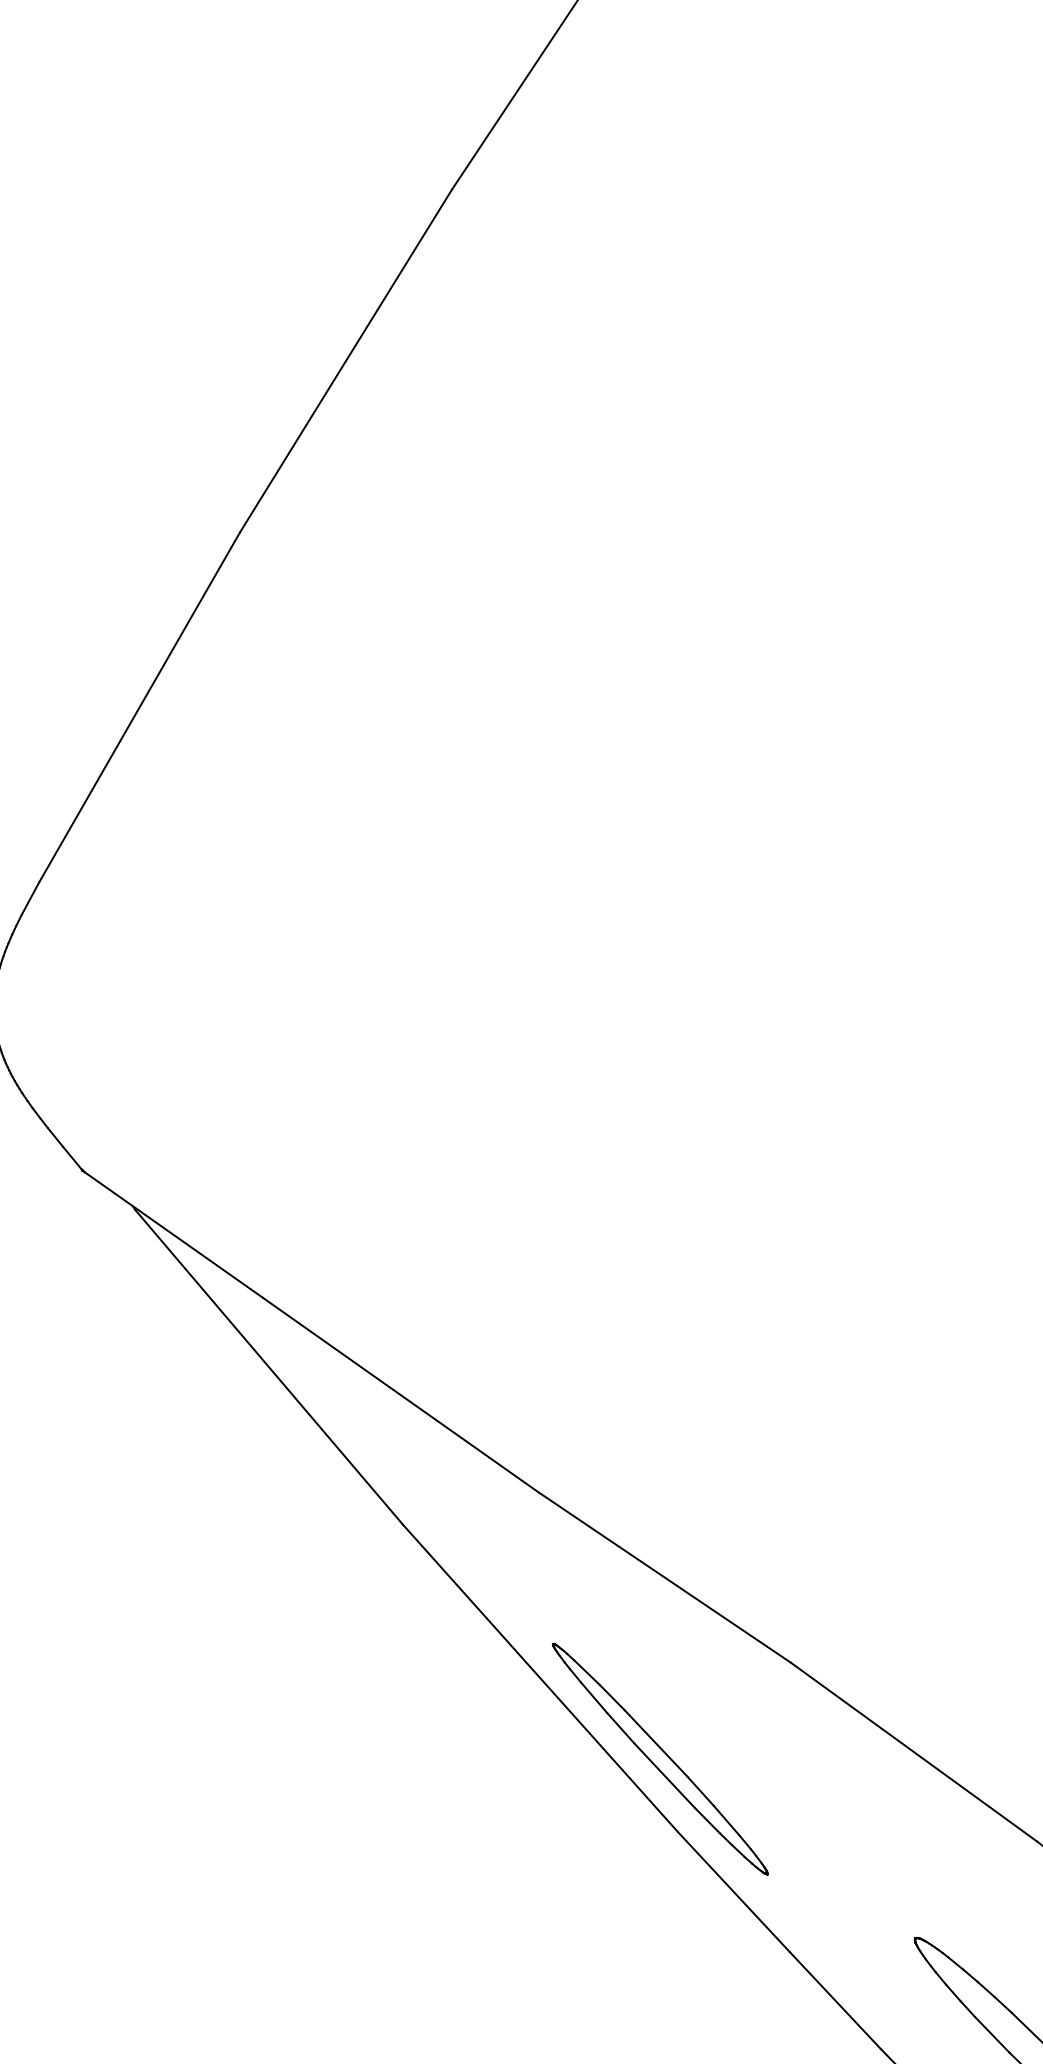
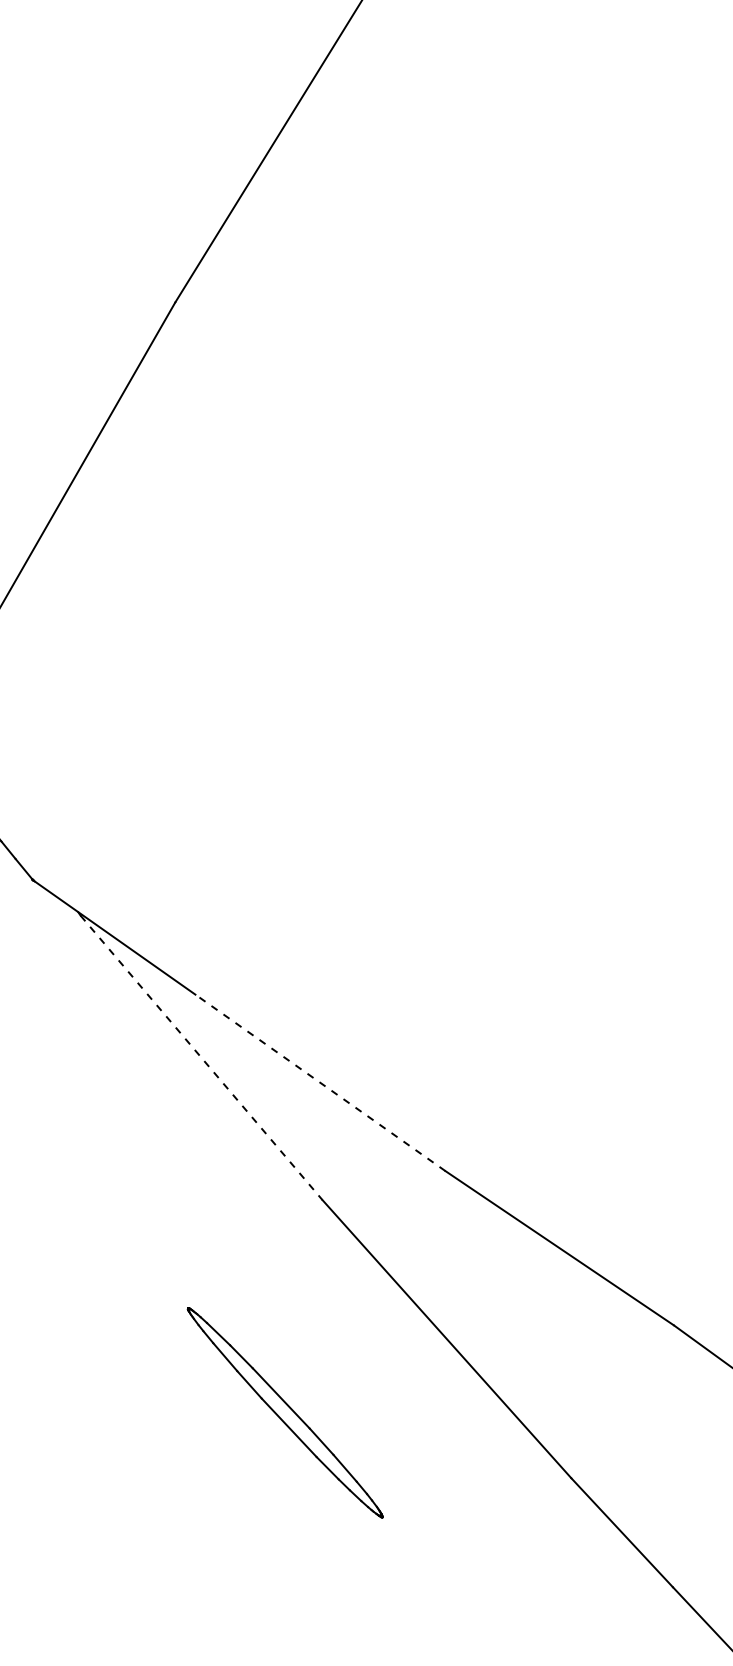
line: (269, 1367) -> (202, 1058), solid -> dashed
line: (400, 1394) -> (320, 1082), solid -> dashed
part: (660, 1758) -> (285, 1412), moved

